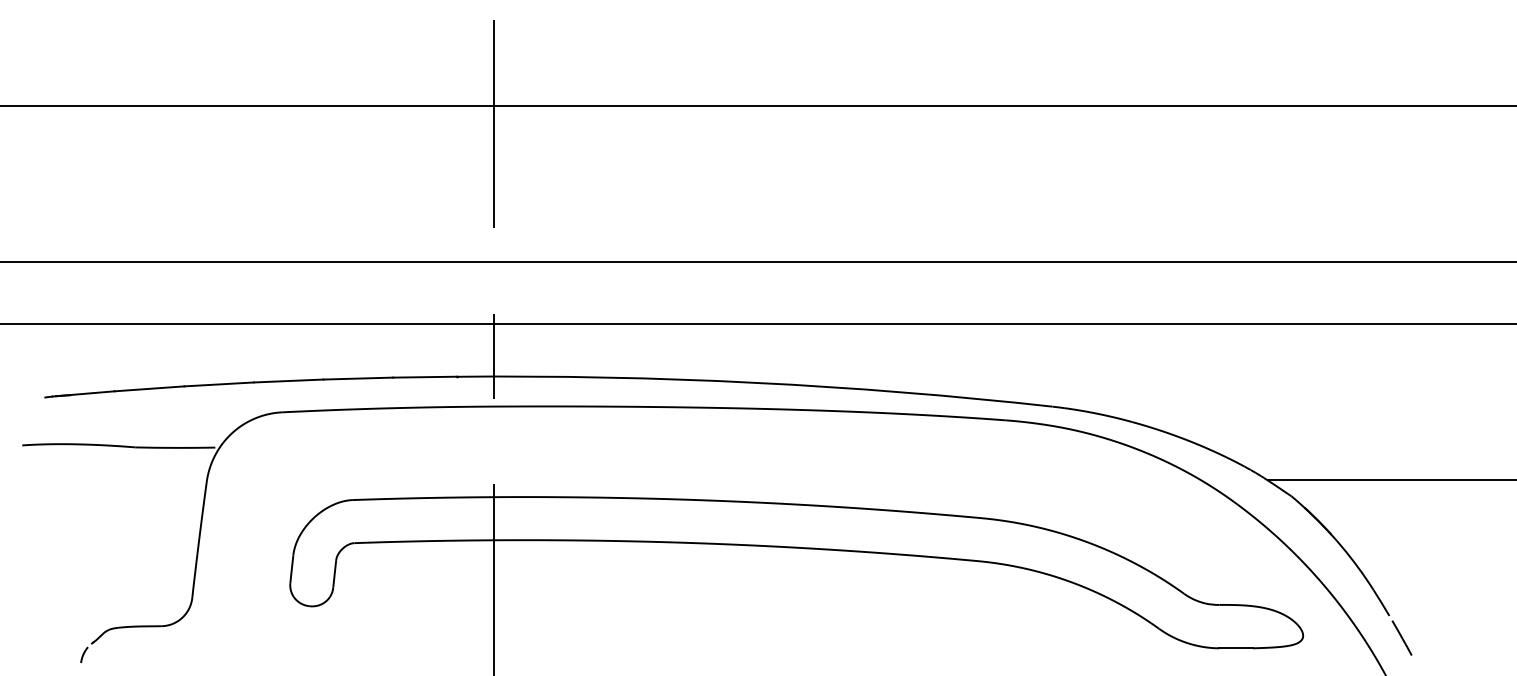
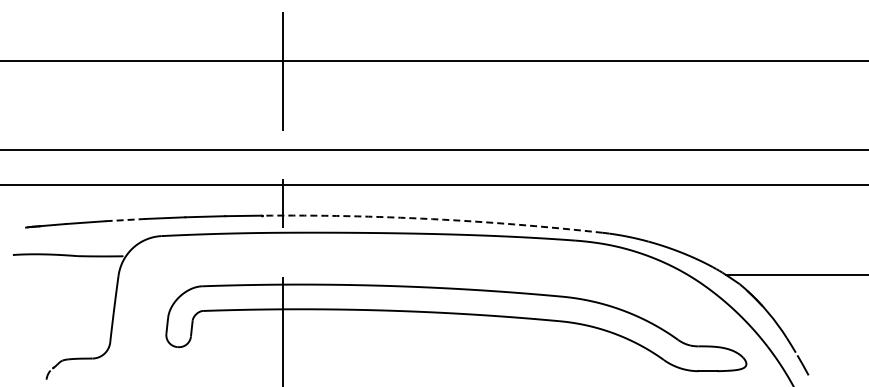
arc: (755, 383) -> (432, 219), solid -> dashed
line: (218, 385) -> (125, 220), solid -> dashed

